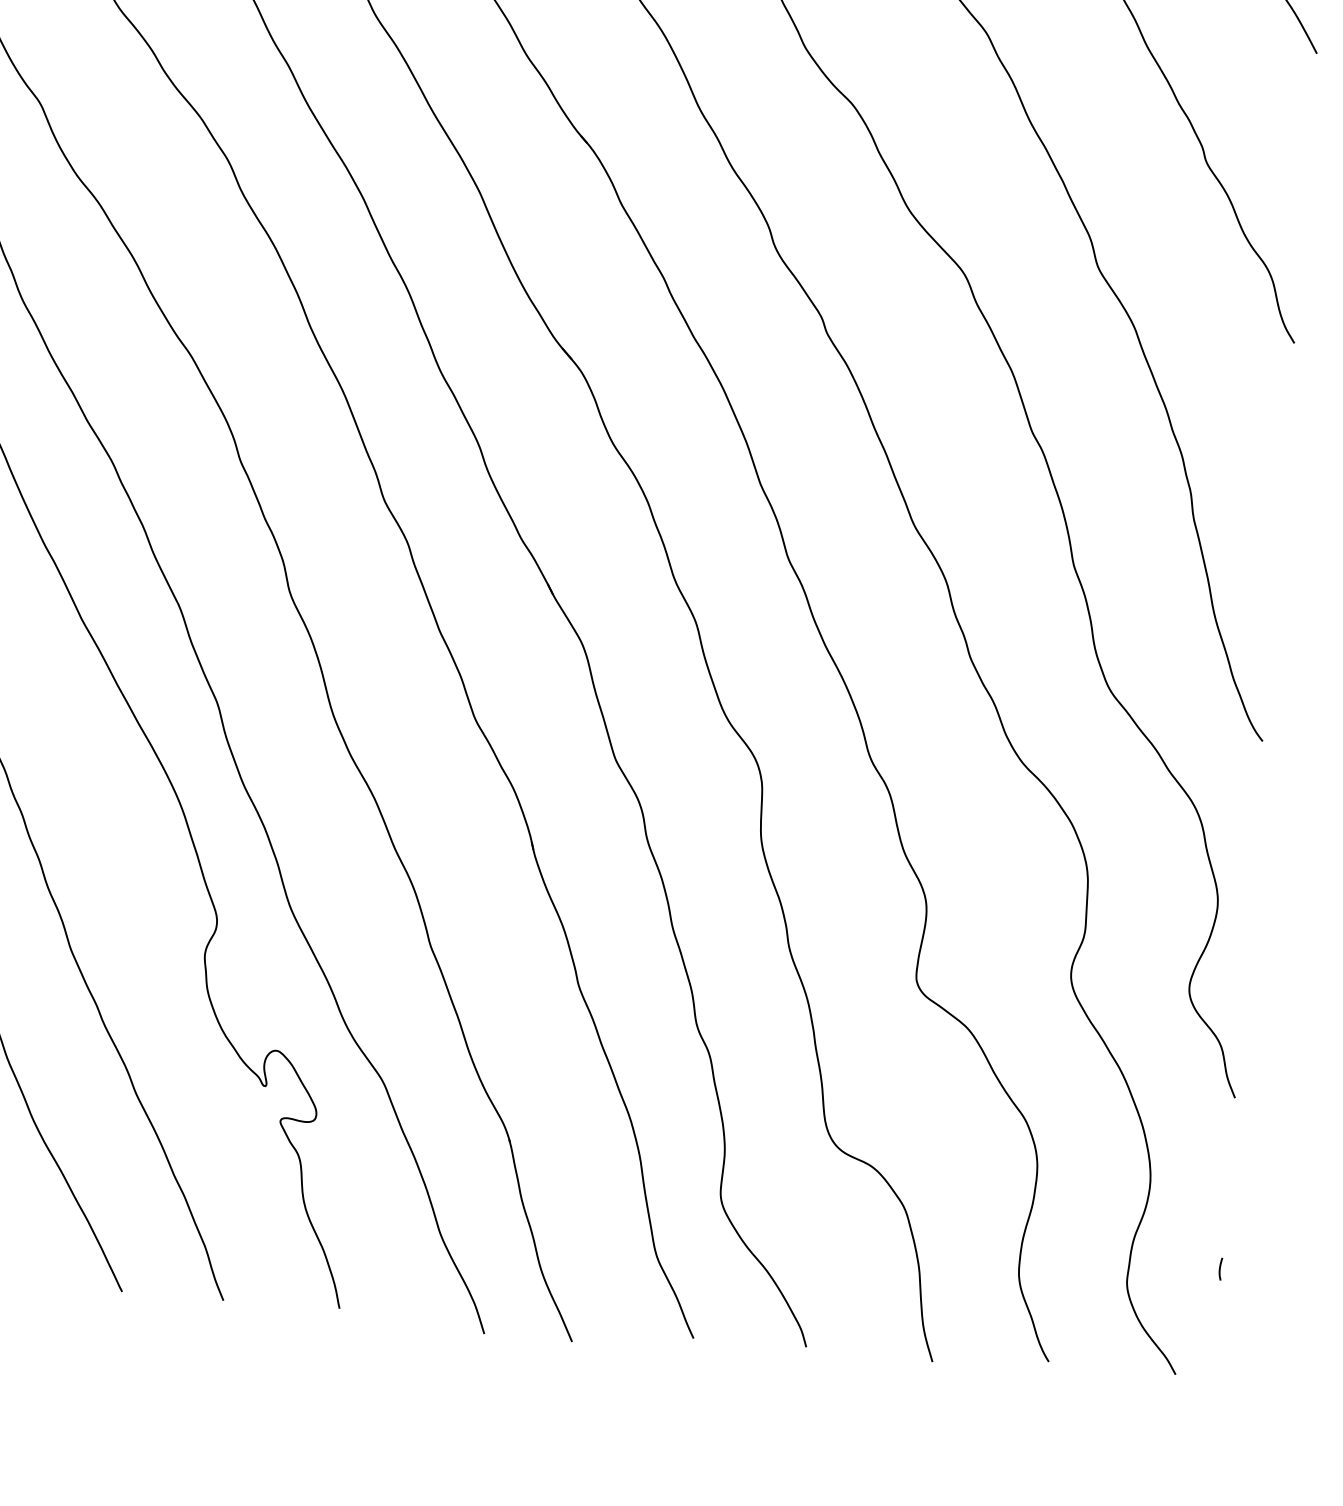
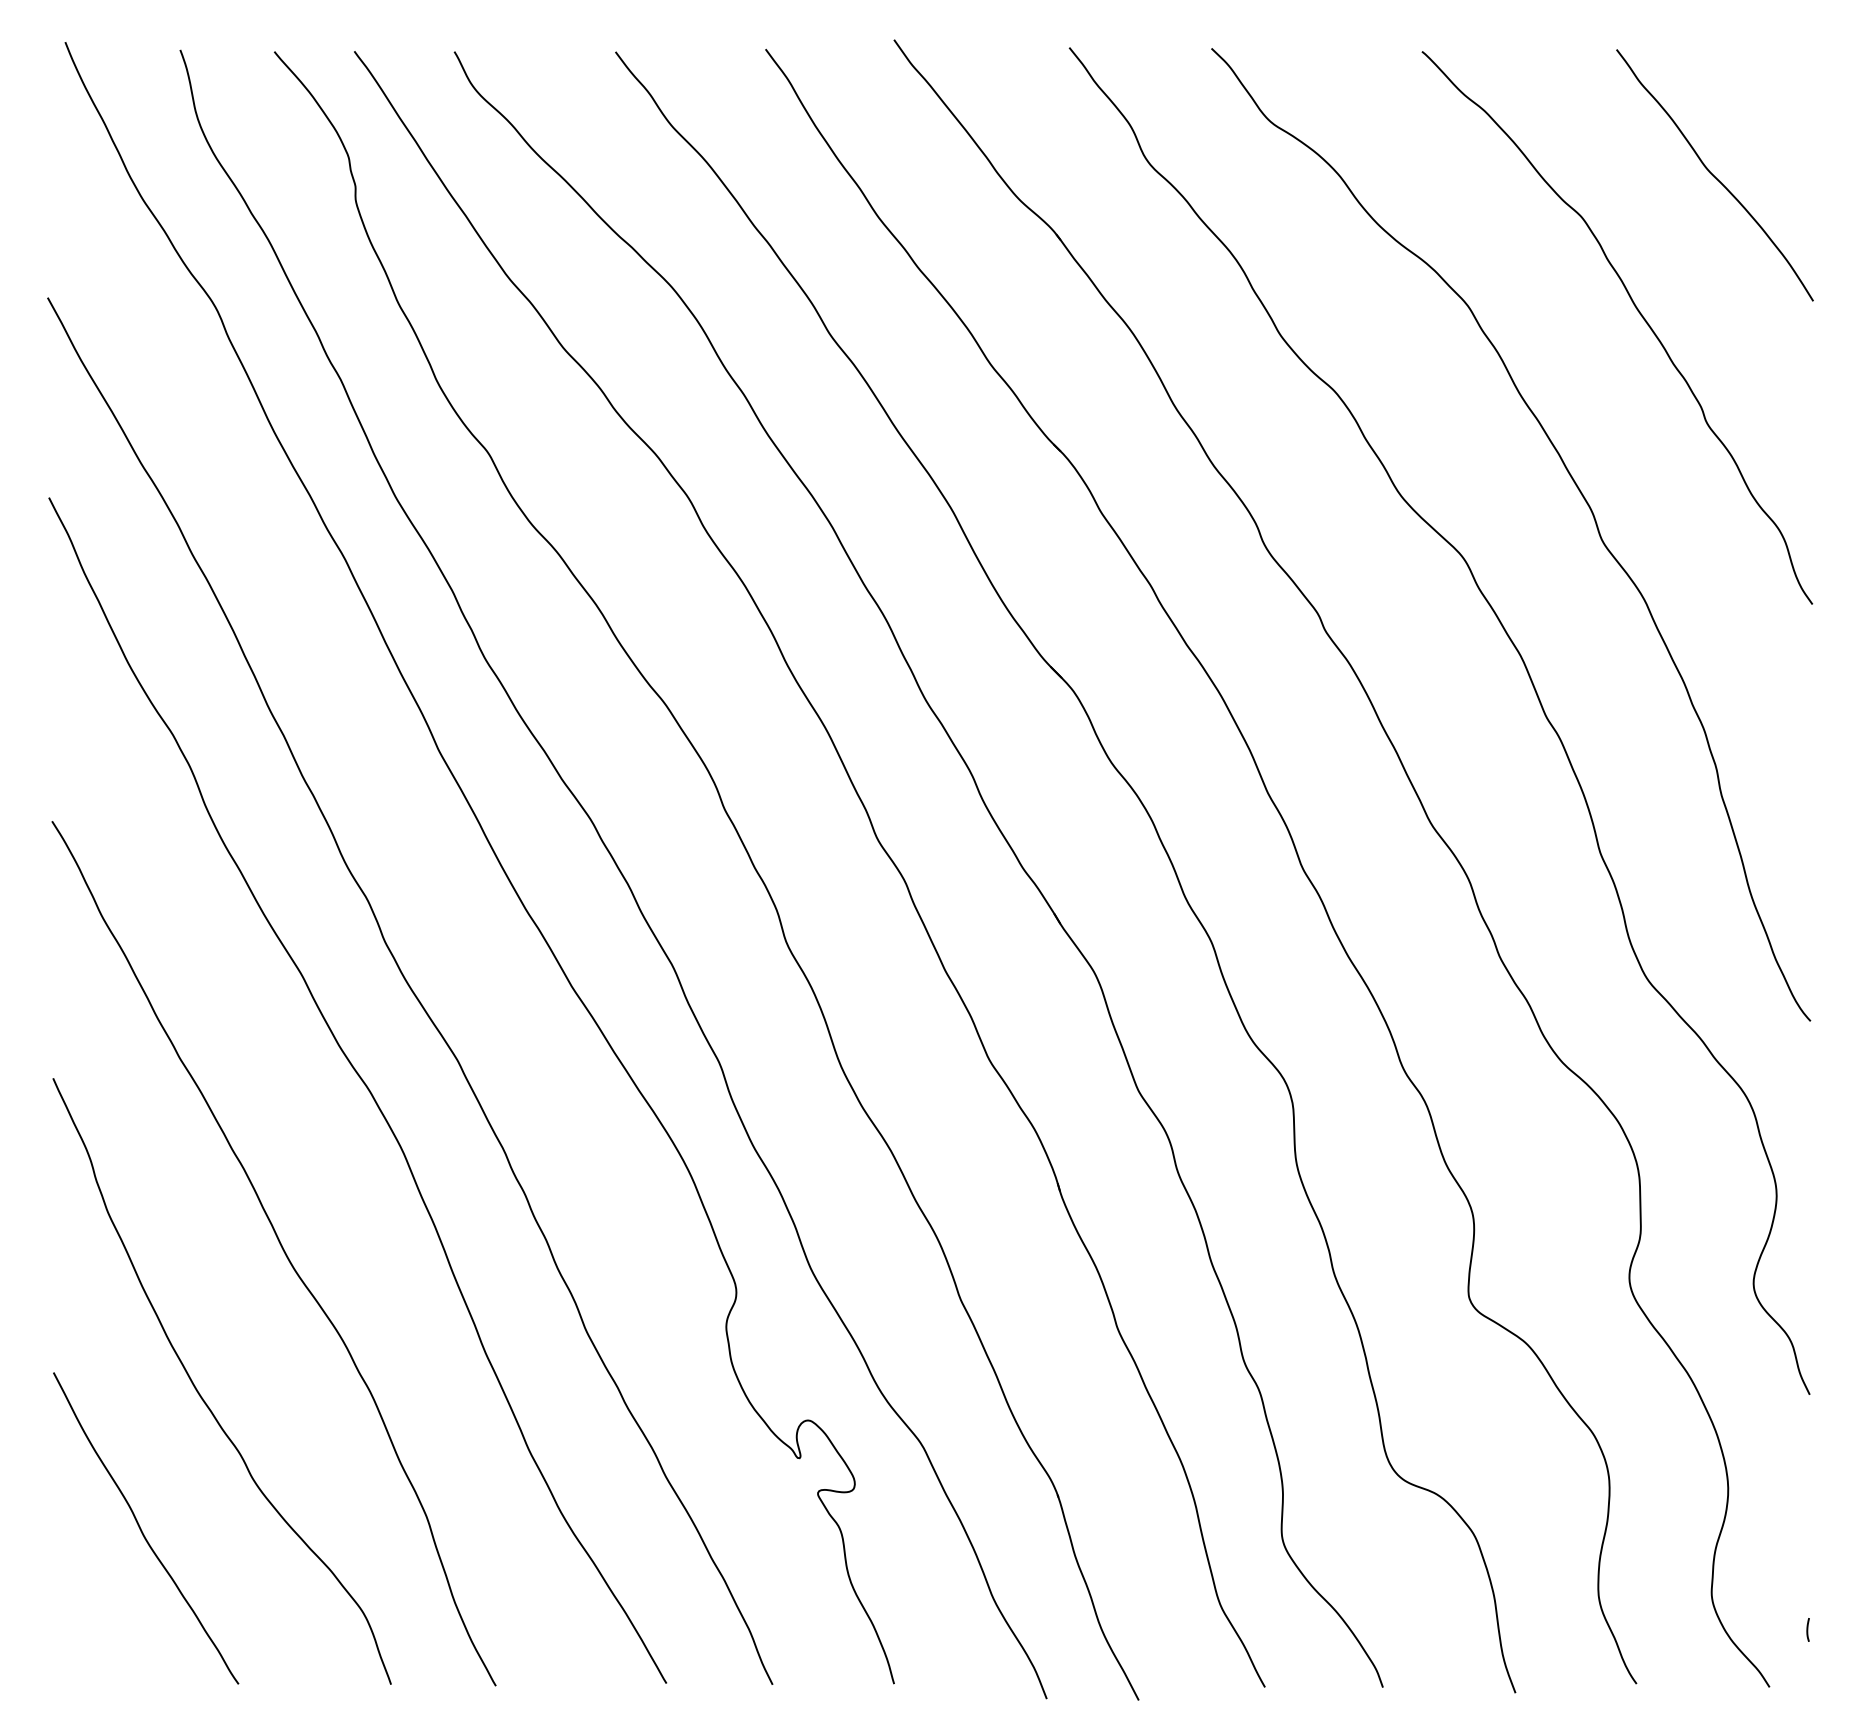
line: (1220, 1268) -> (1807, 1629), moved

